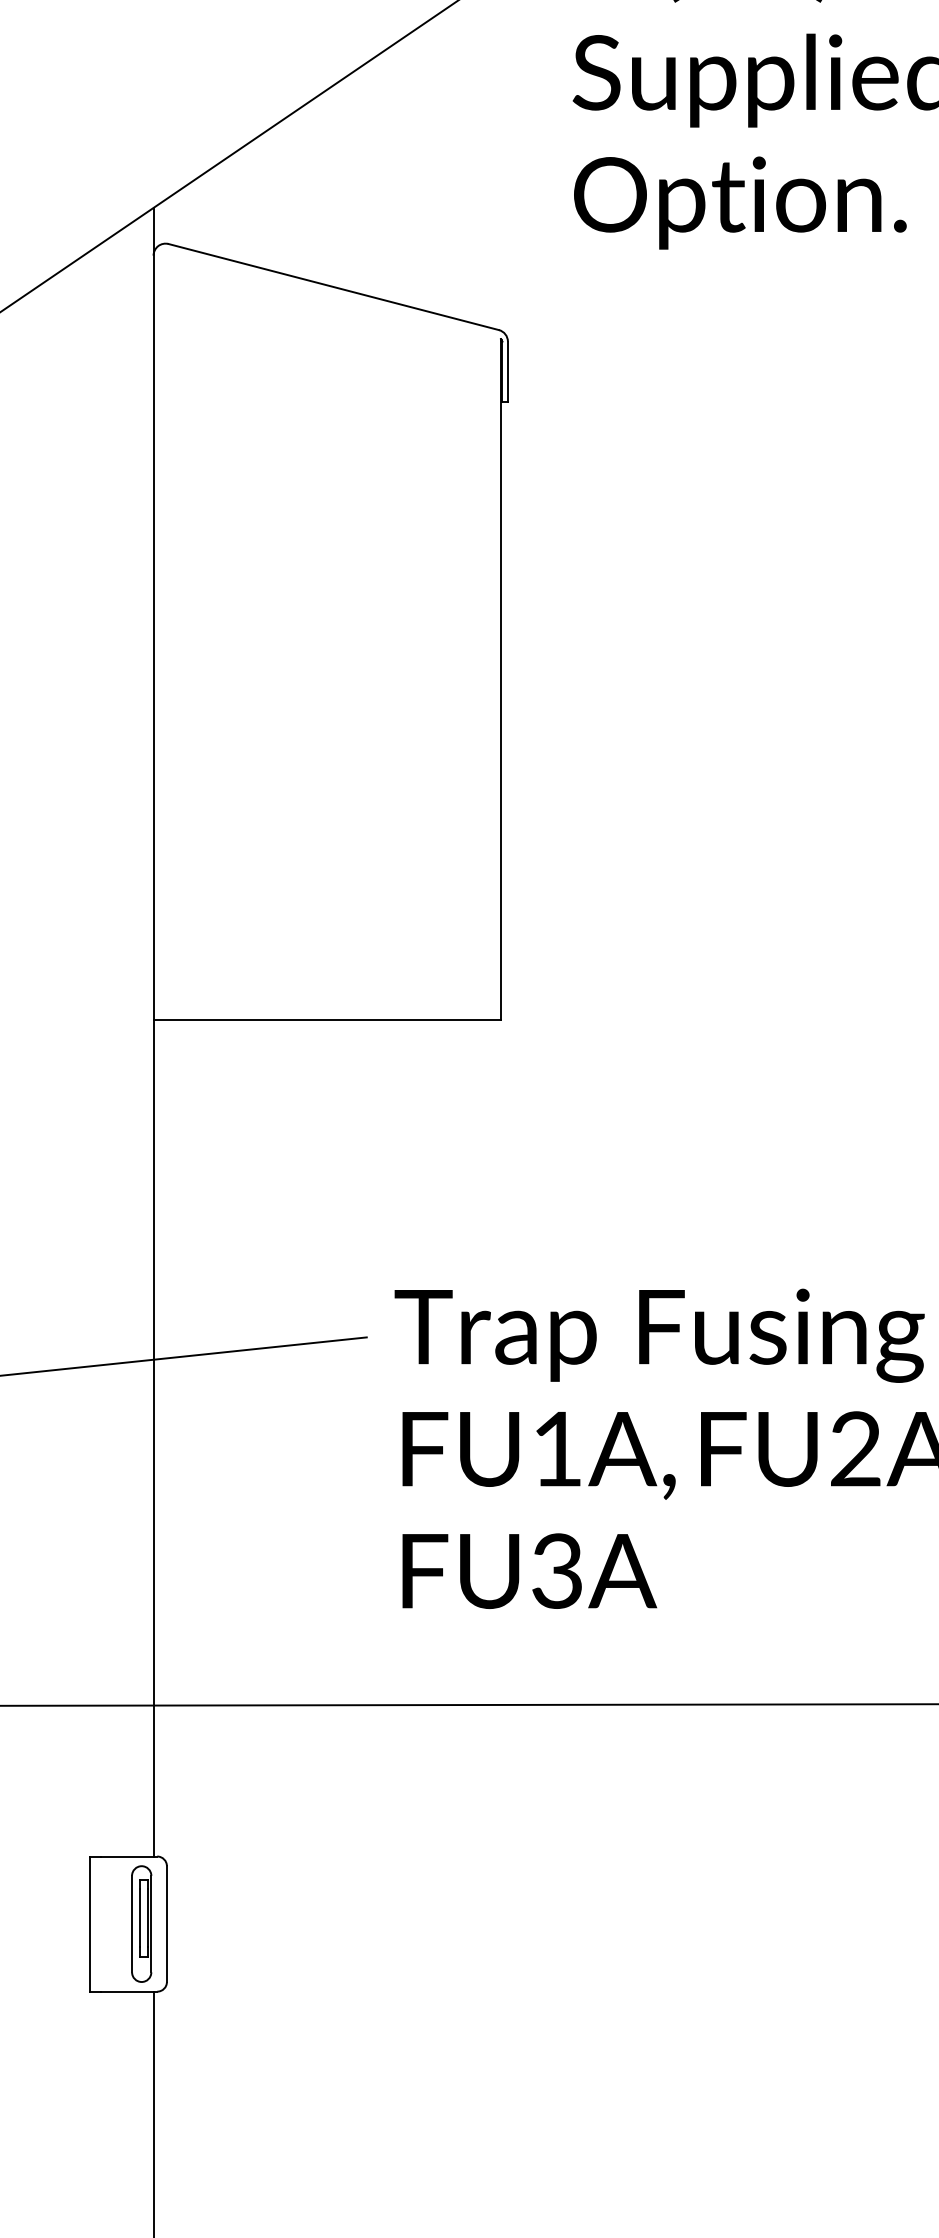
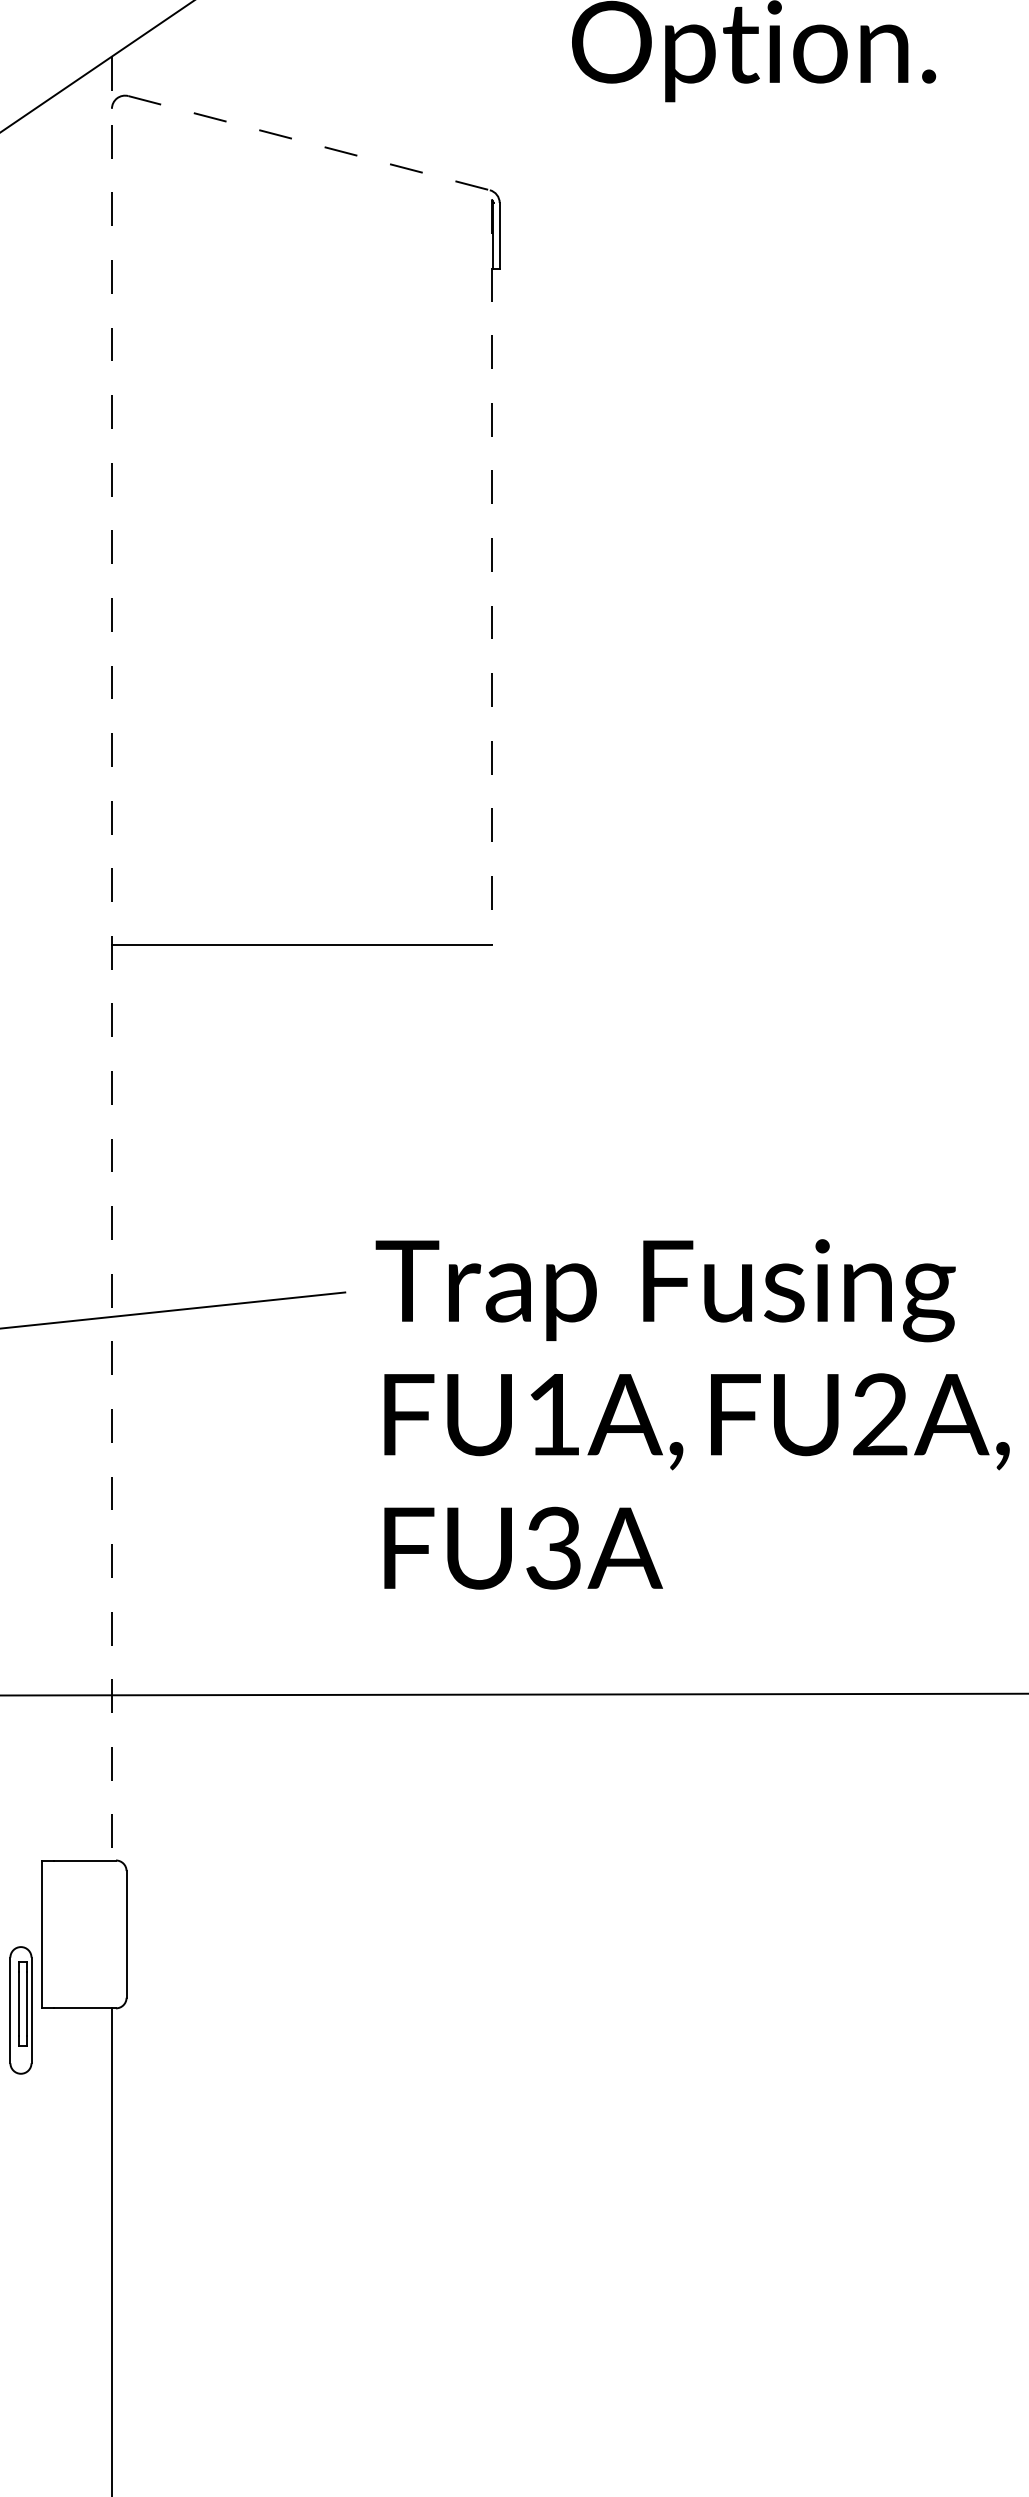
line: (334, 287) -> (309, 143), solid -> dashed
line: (501, 679) -> (492, 572), solid -> dashed
line: (153, 1032) -> (111, 958), solid -> dashed
part: (141, 1924) -> (20, 2010), moved

